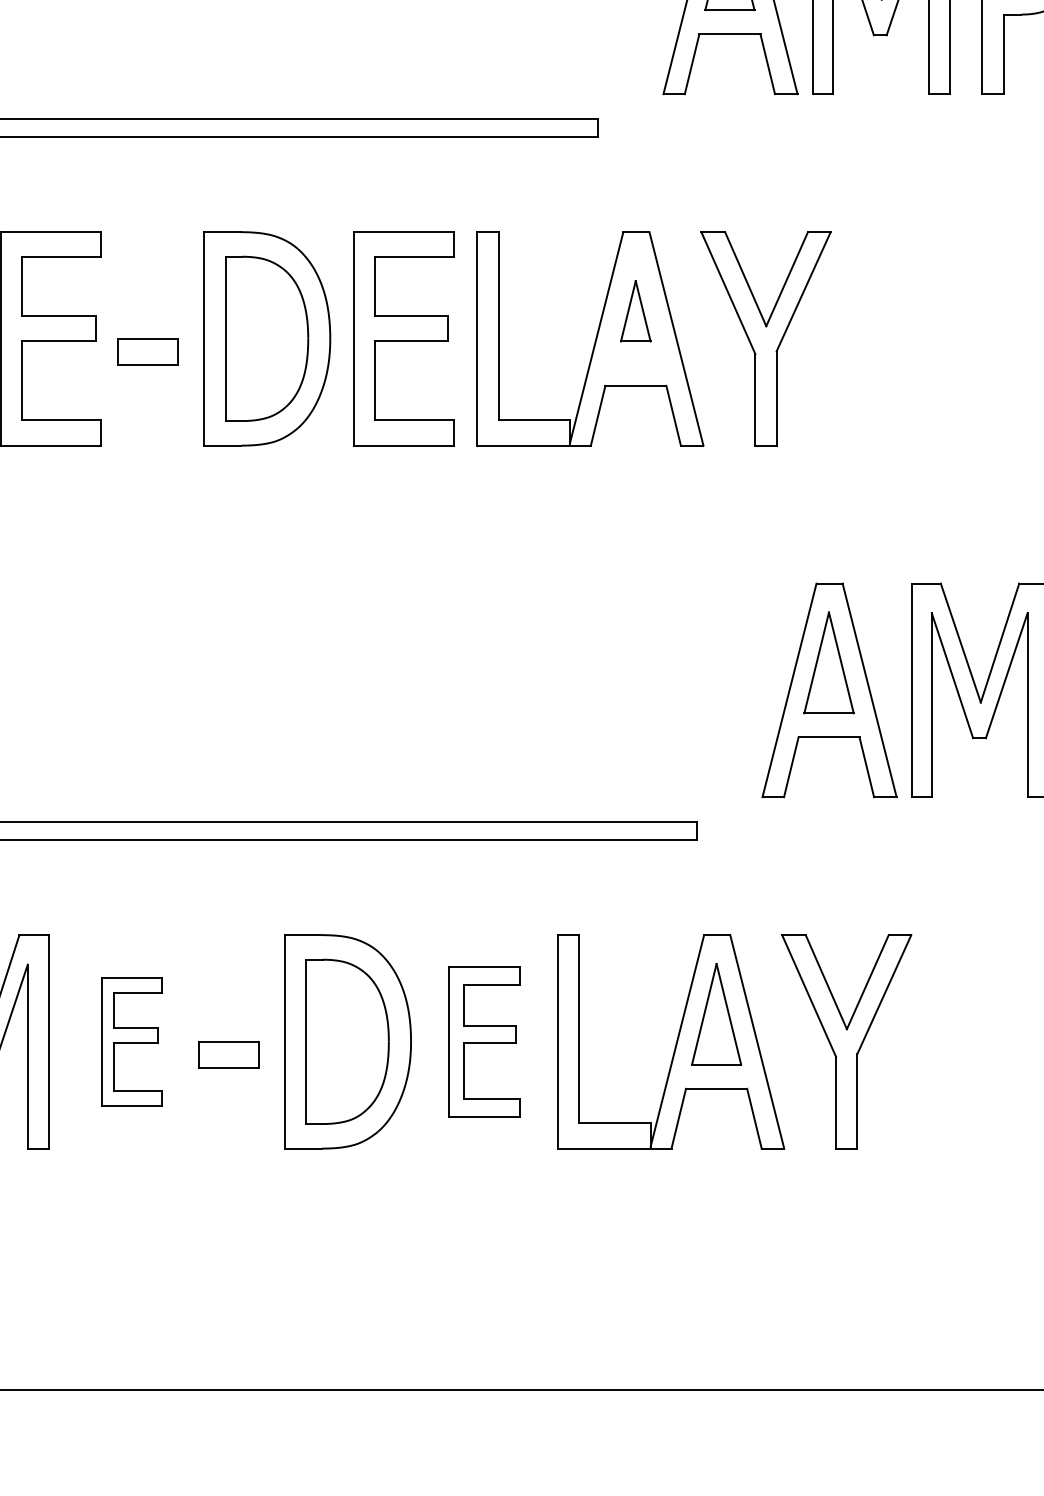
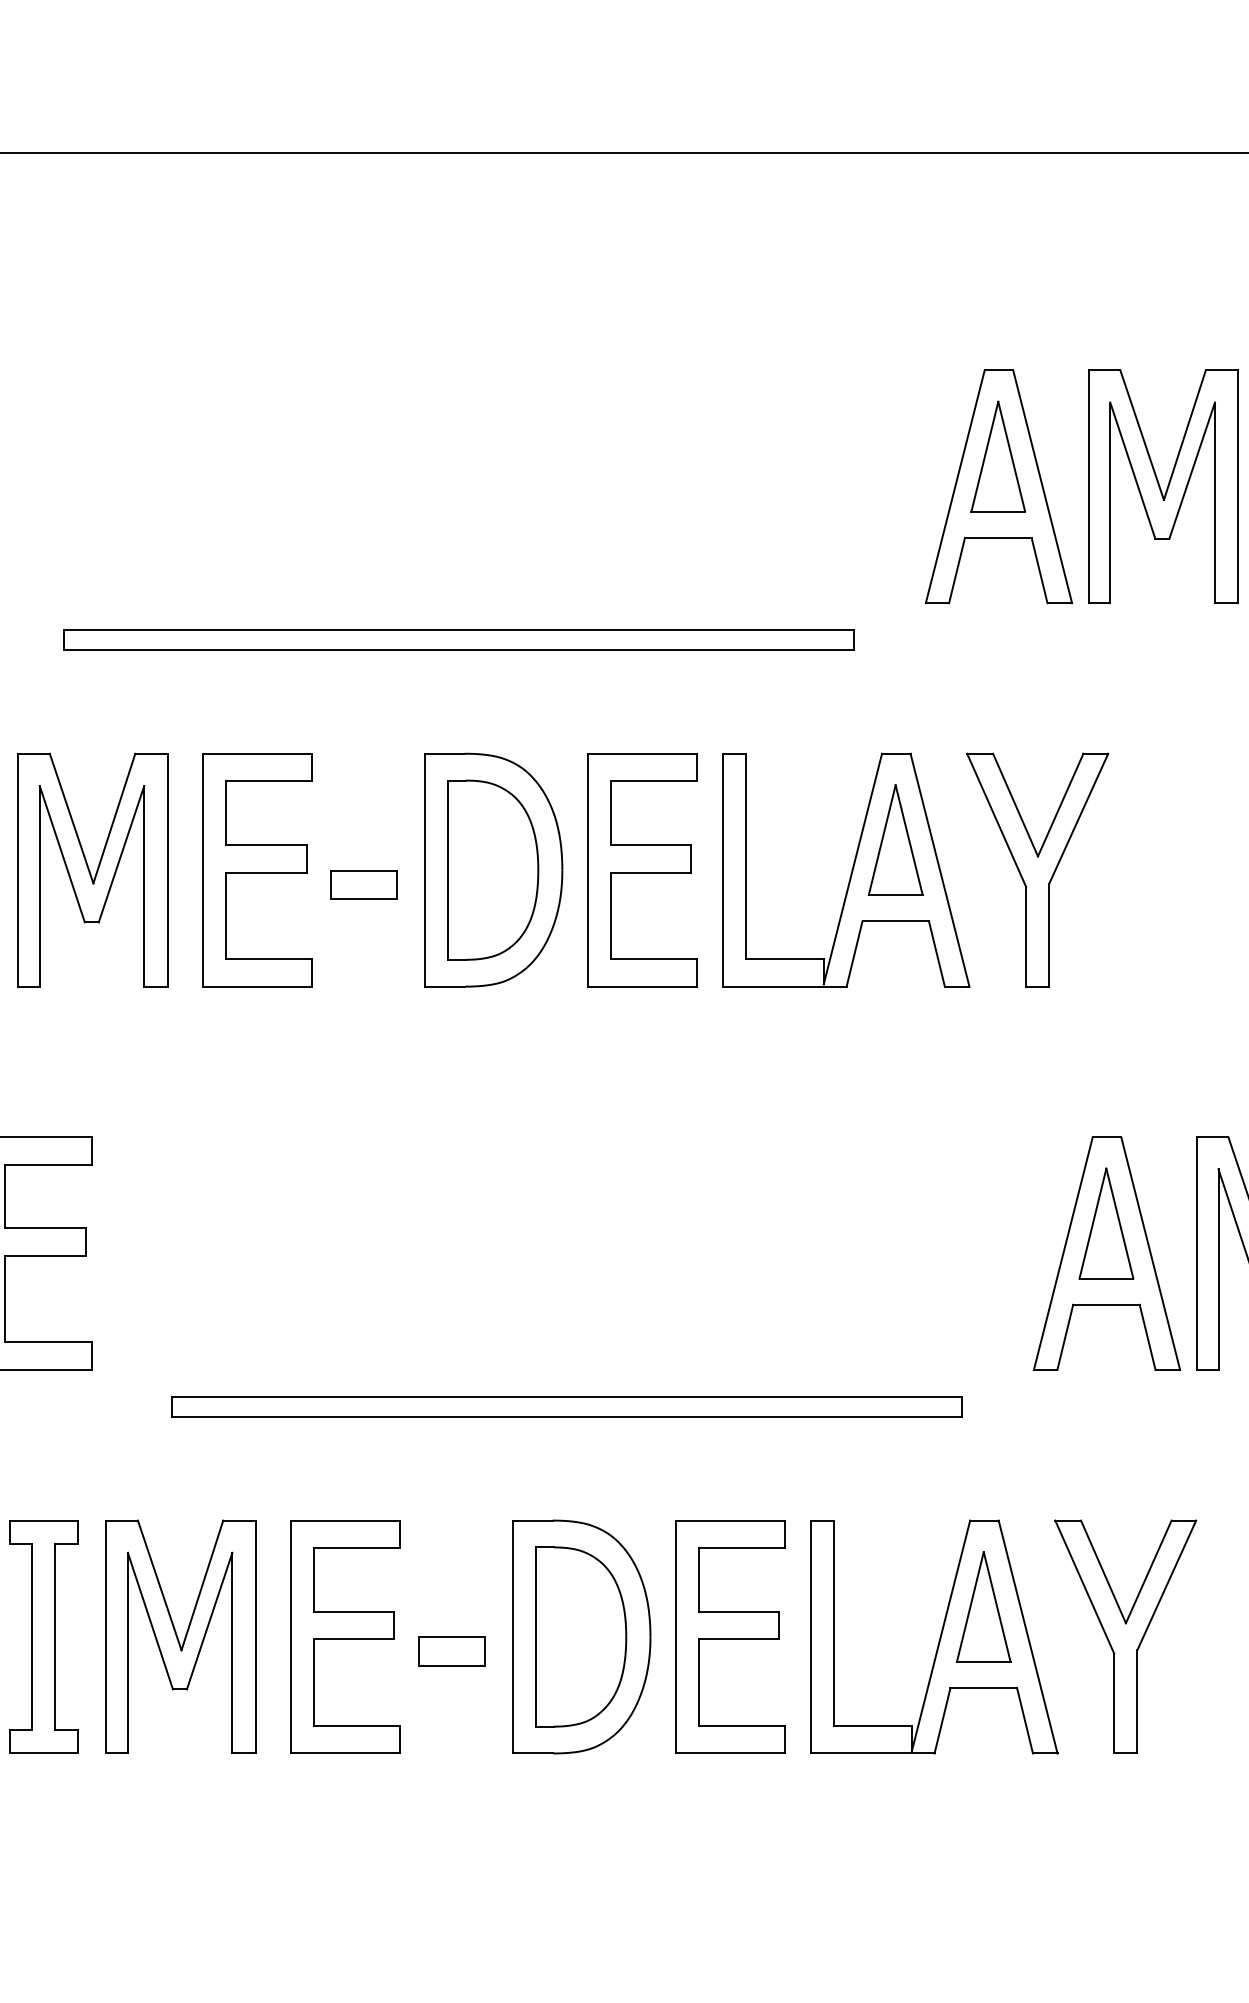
part: (635, 310) -> (895, 839), size x1.67
part: (131, 1041) -> (345, 1636), size x1.67
part: (484, 1041) -> (730, 1636), size x1.43

